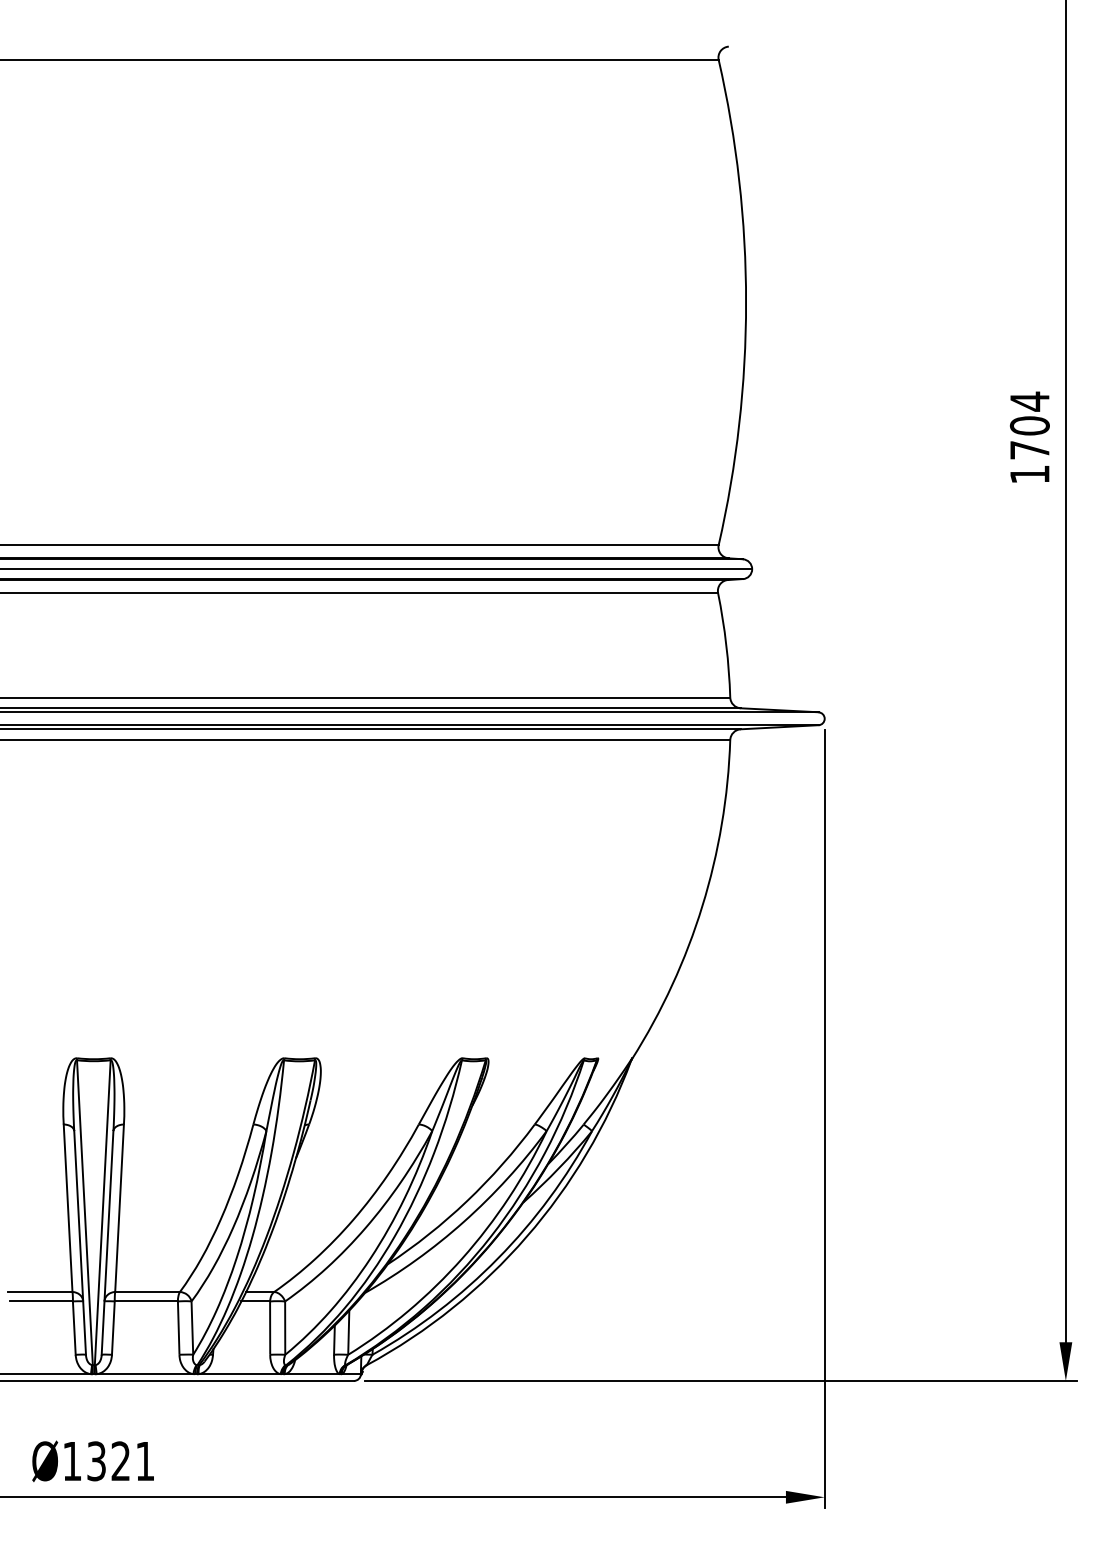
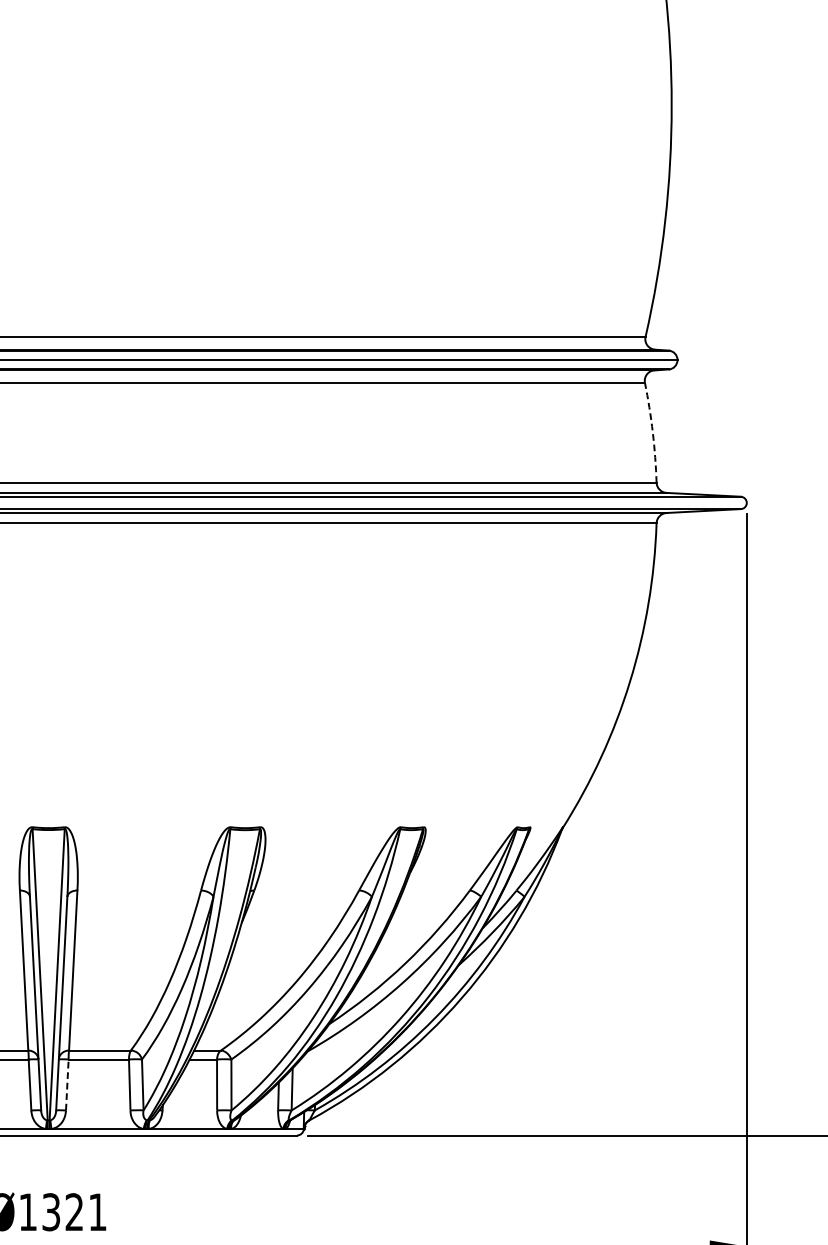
arc: (726, 645) -> (652, 432), solid -> dashed
line: (113, 1328) -> (67, 1085), solid -> dashed

